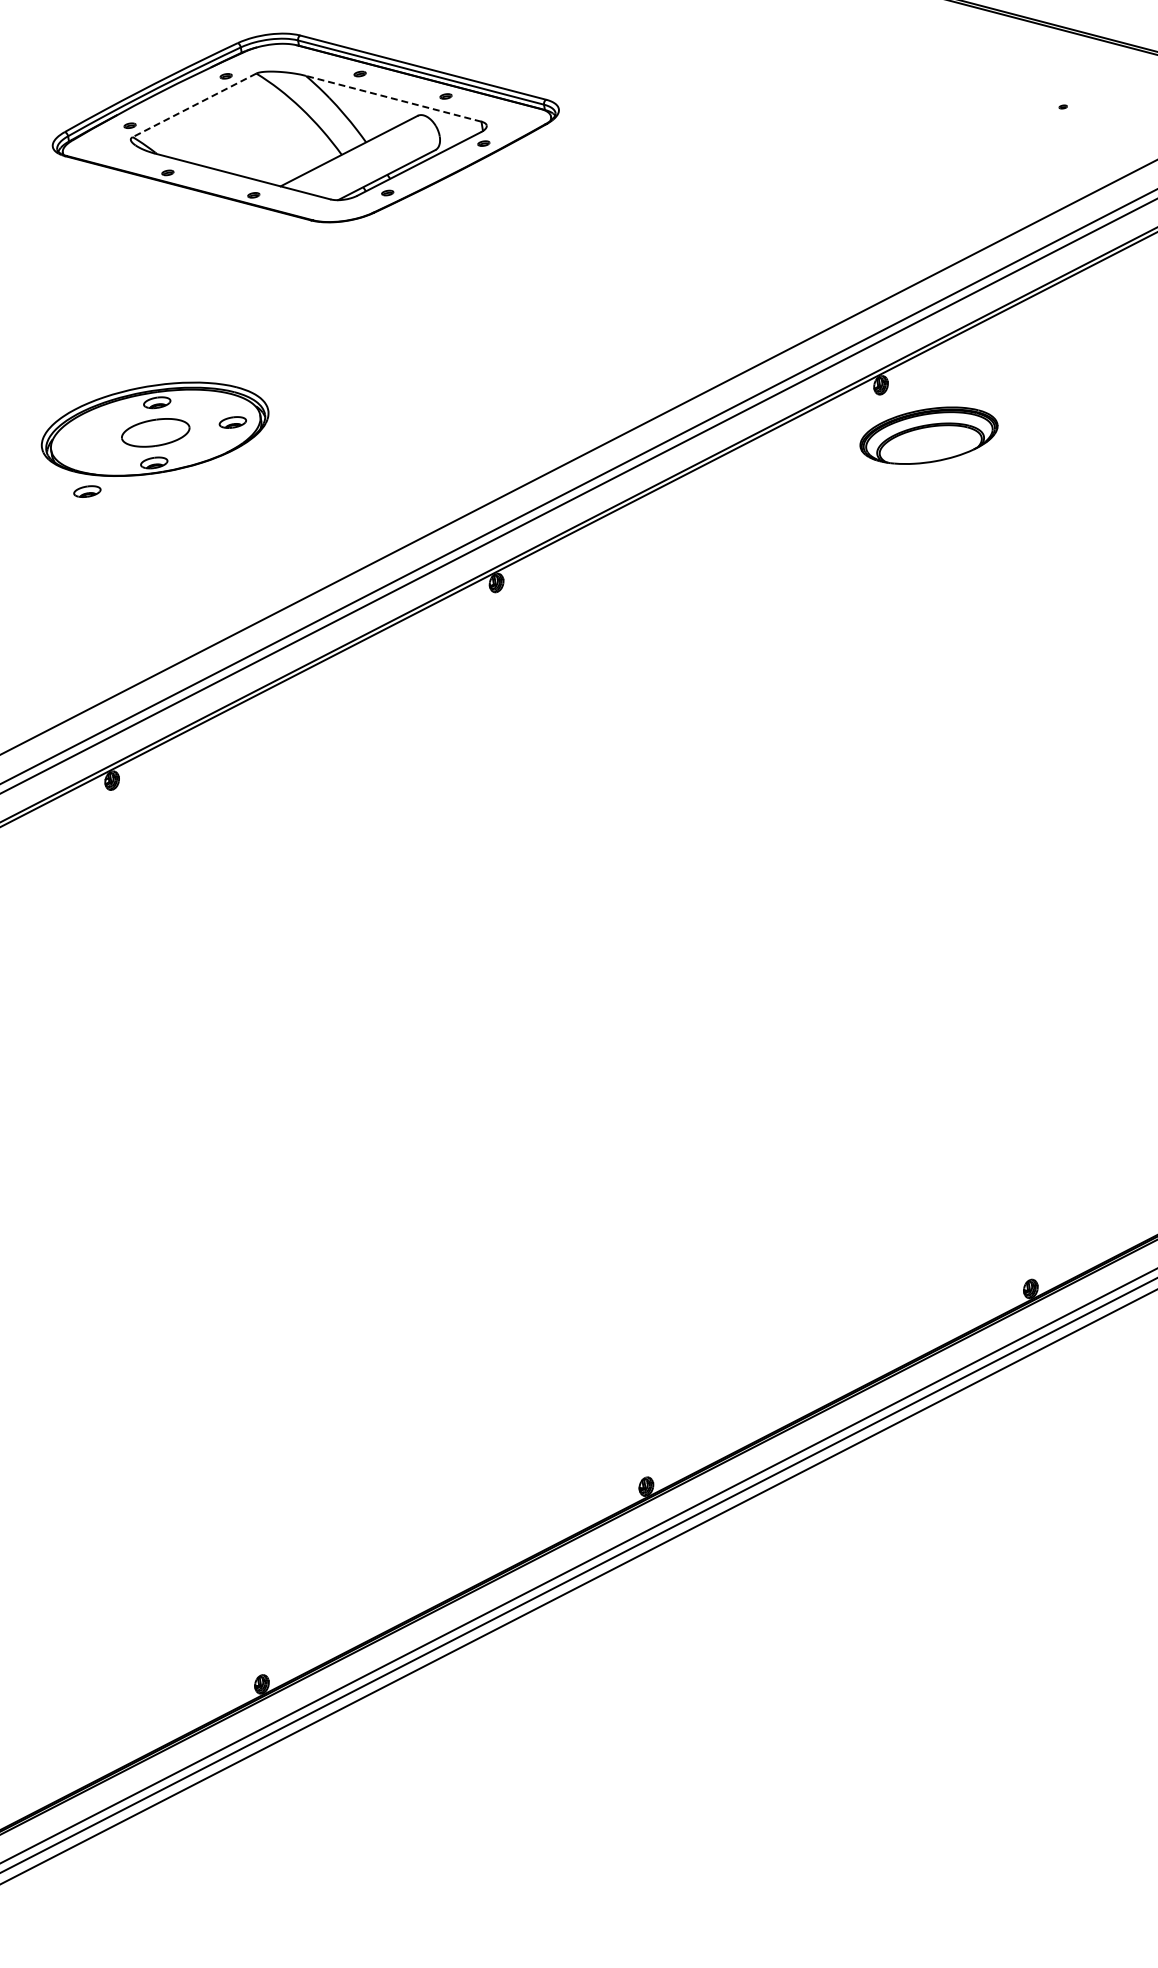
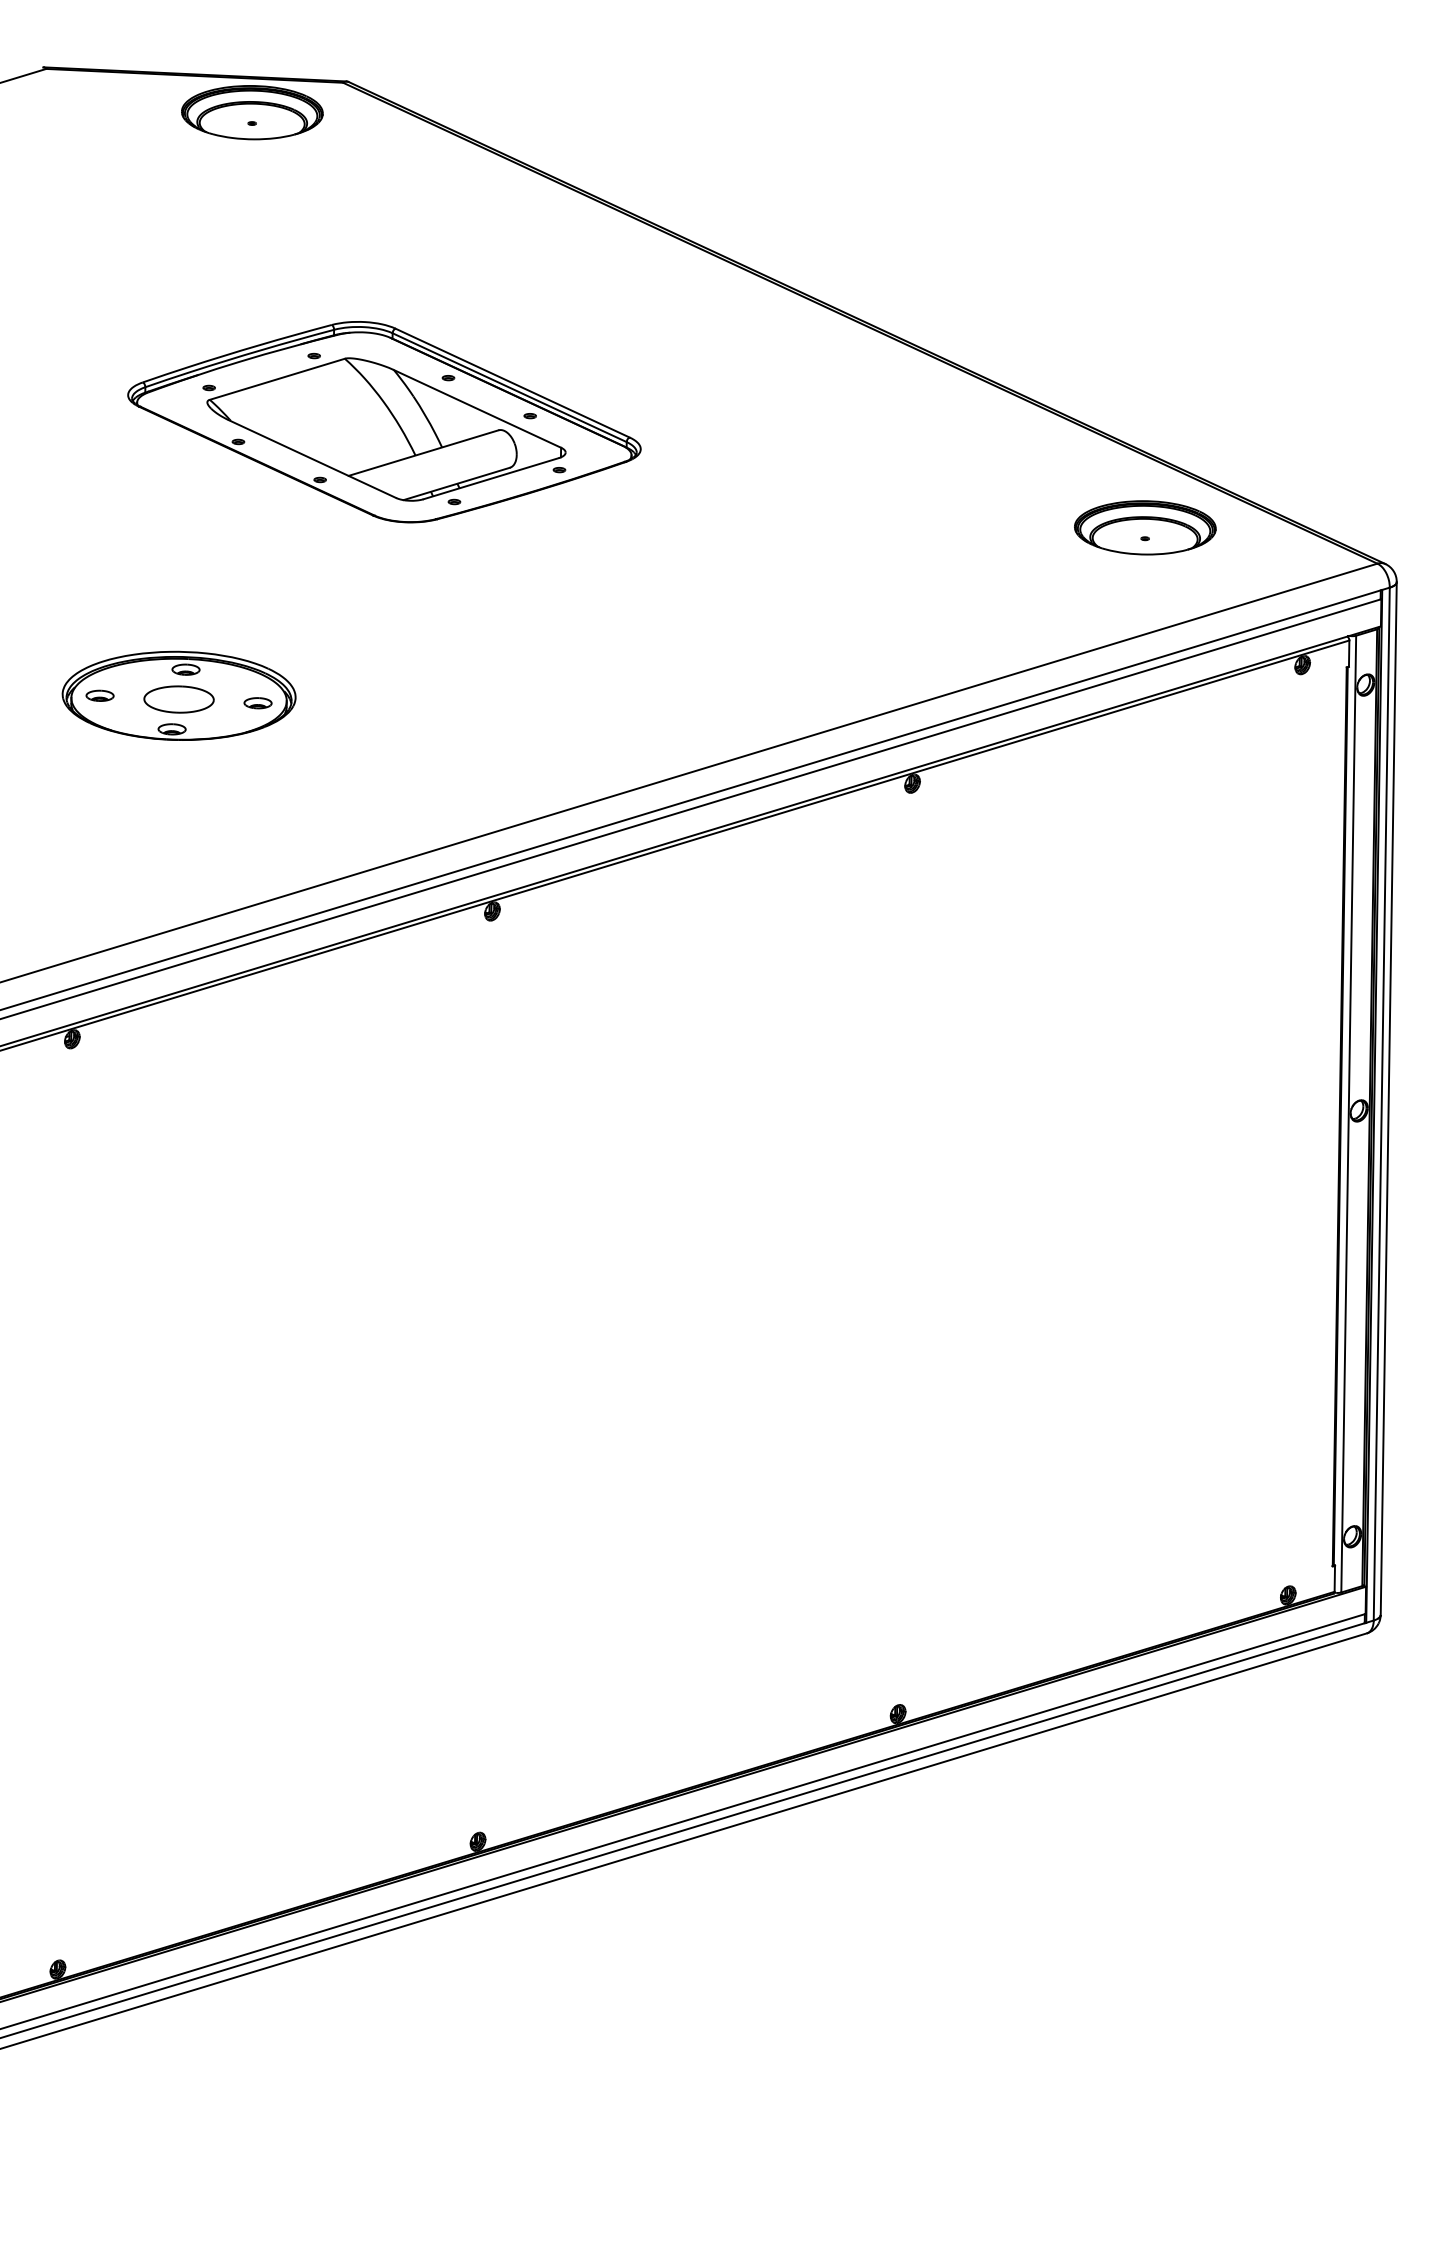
line: (393, 98) -> (477, 408), dashed -> solid
line: (194, 105) -> (277, 379), dashed -> solid
part: (929, 435) -> (1145, 527), moved
part: (86, 491) -> (99, 695), moved

